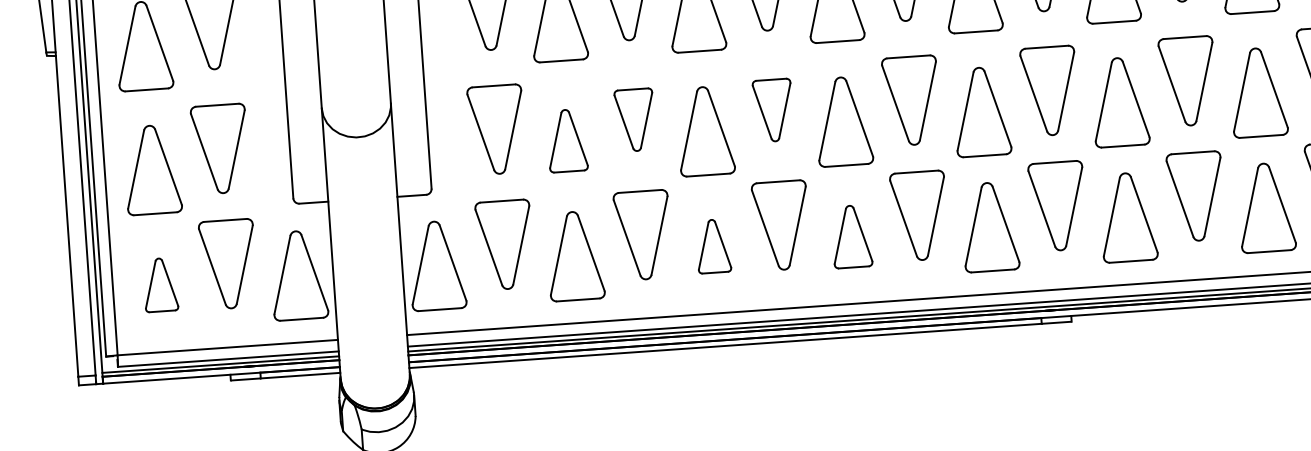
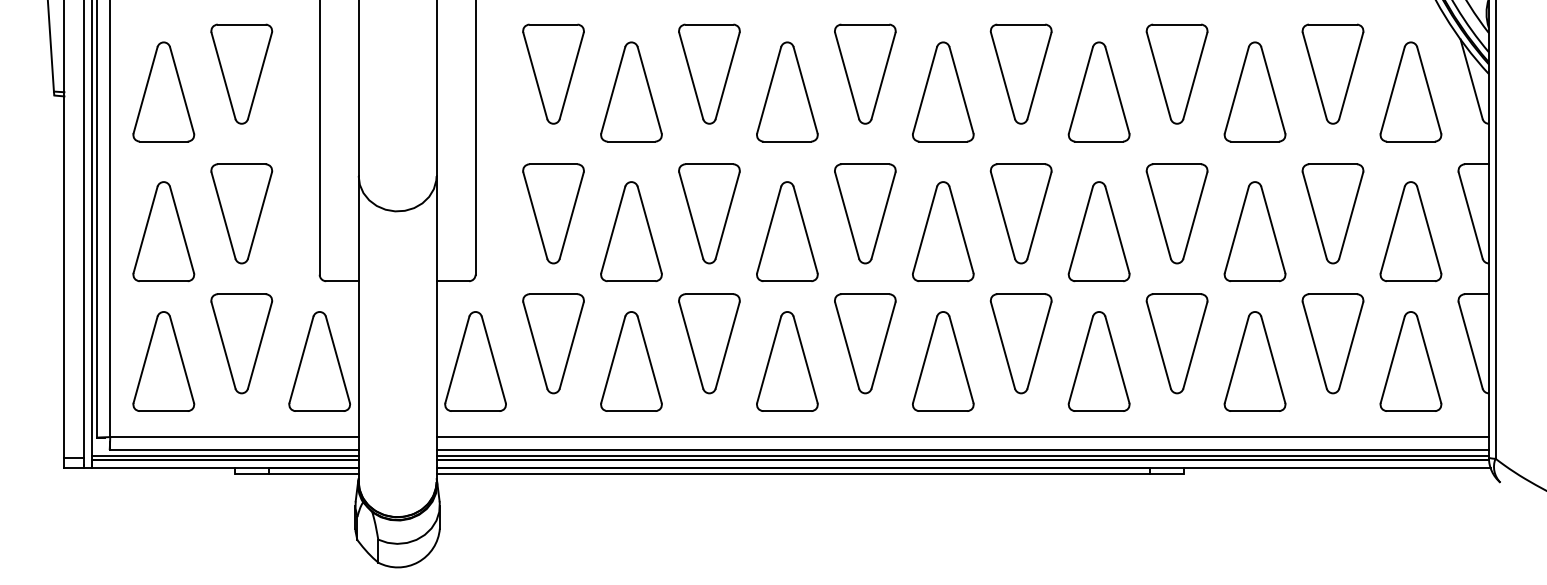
part: (773, 110) -> (865, 213), size x1.43
part: (635, 119) -> (709, 213), size x1.43
part: (567, 140) -> (631, 231), size x1.43
part: (851, 236) -> (943, 361), size x1.43
part: (713, 246) -> (787, 361), size x1.67
part: (160, 284) -> (163, 361), size x1.67

